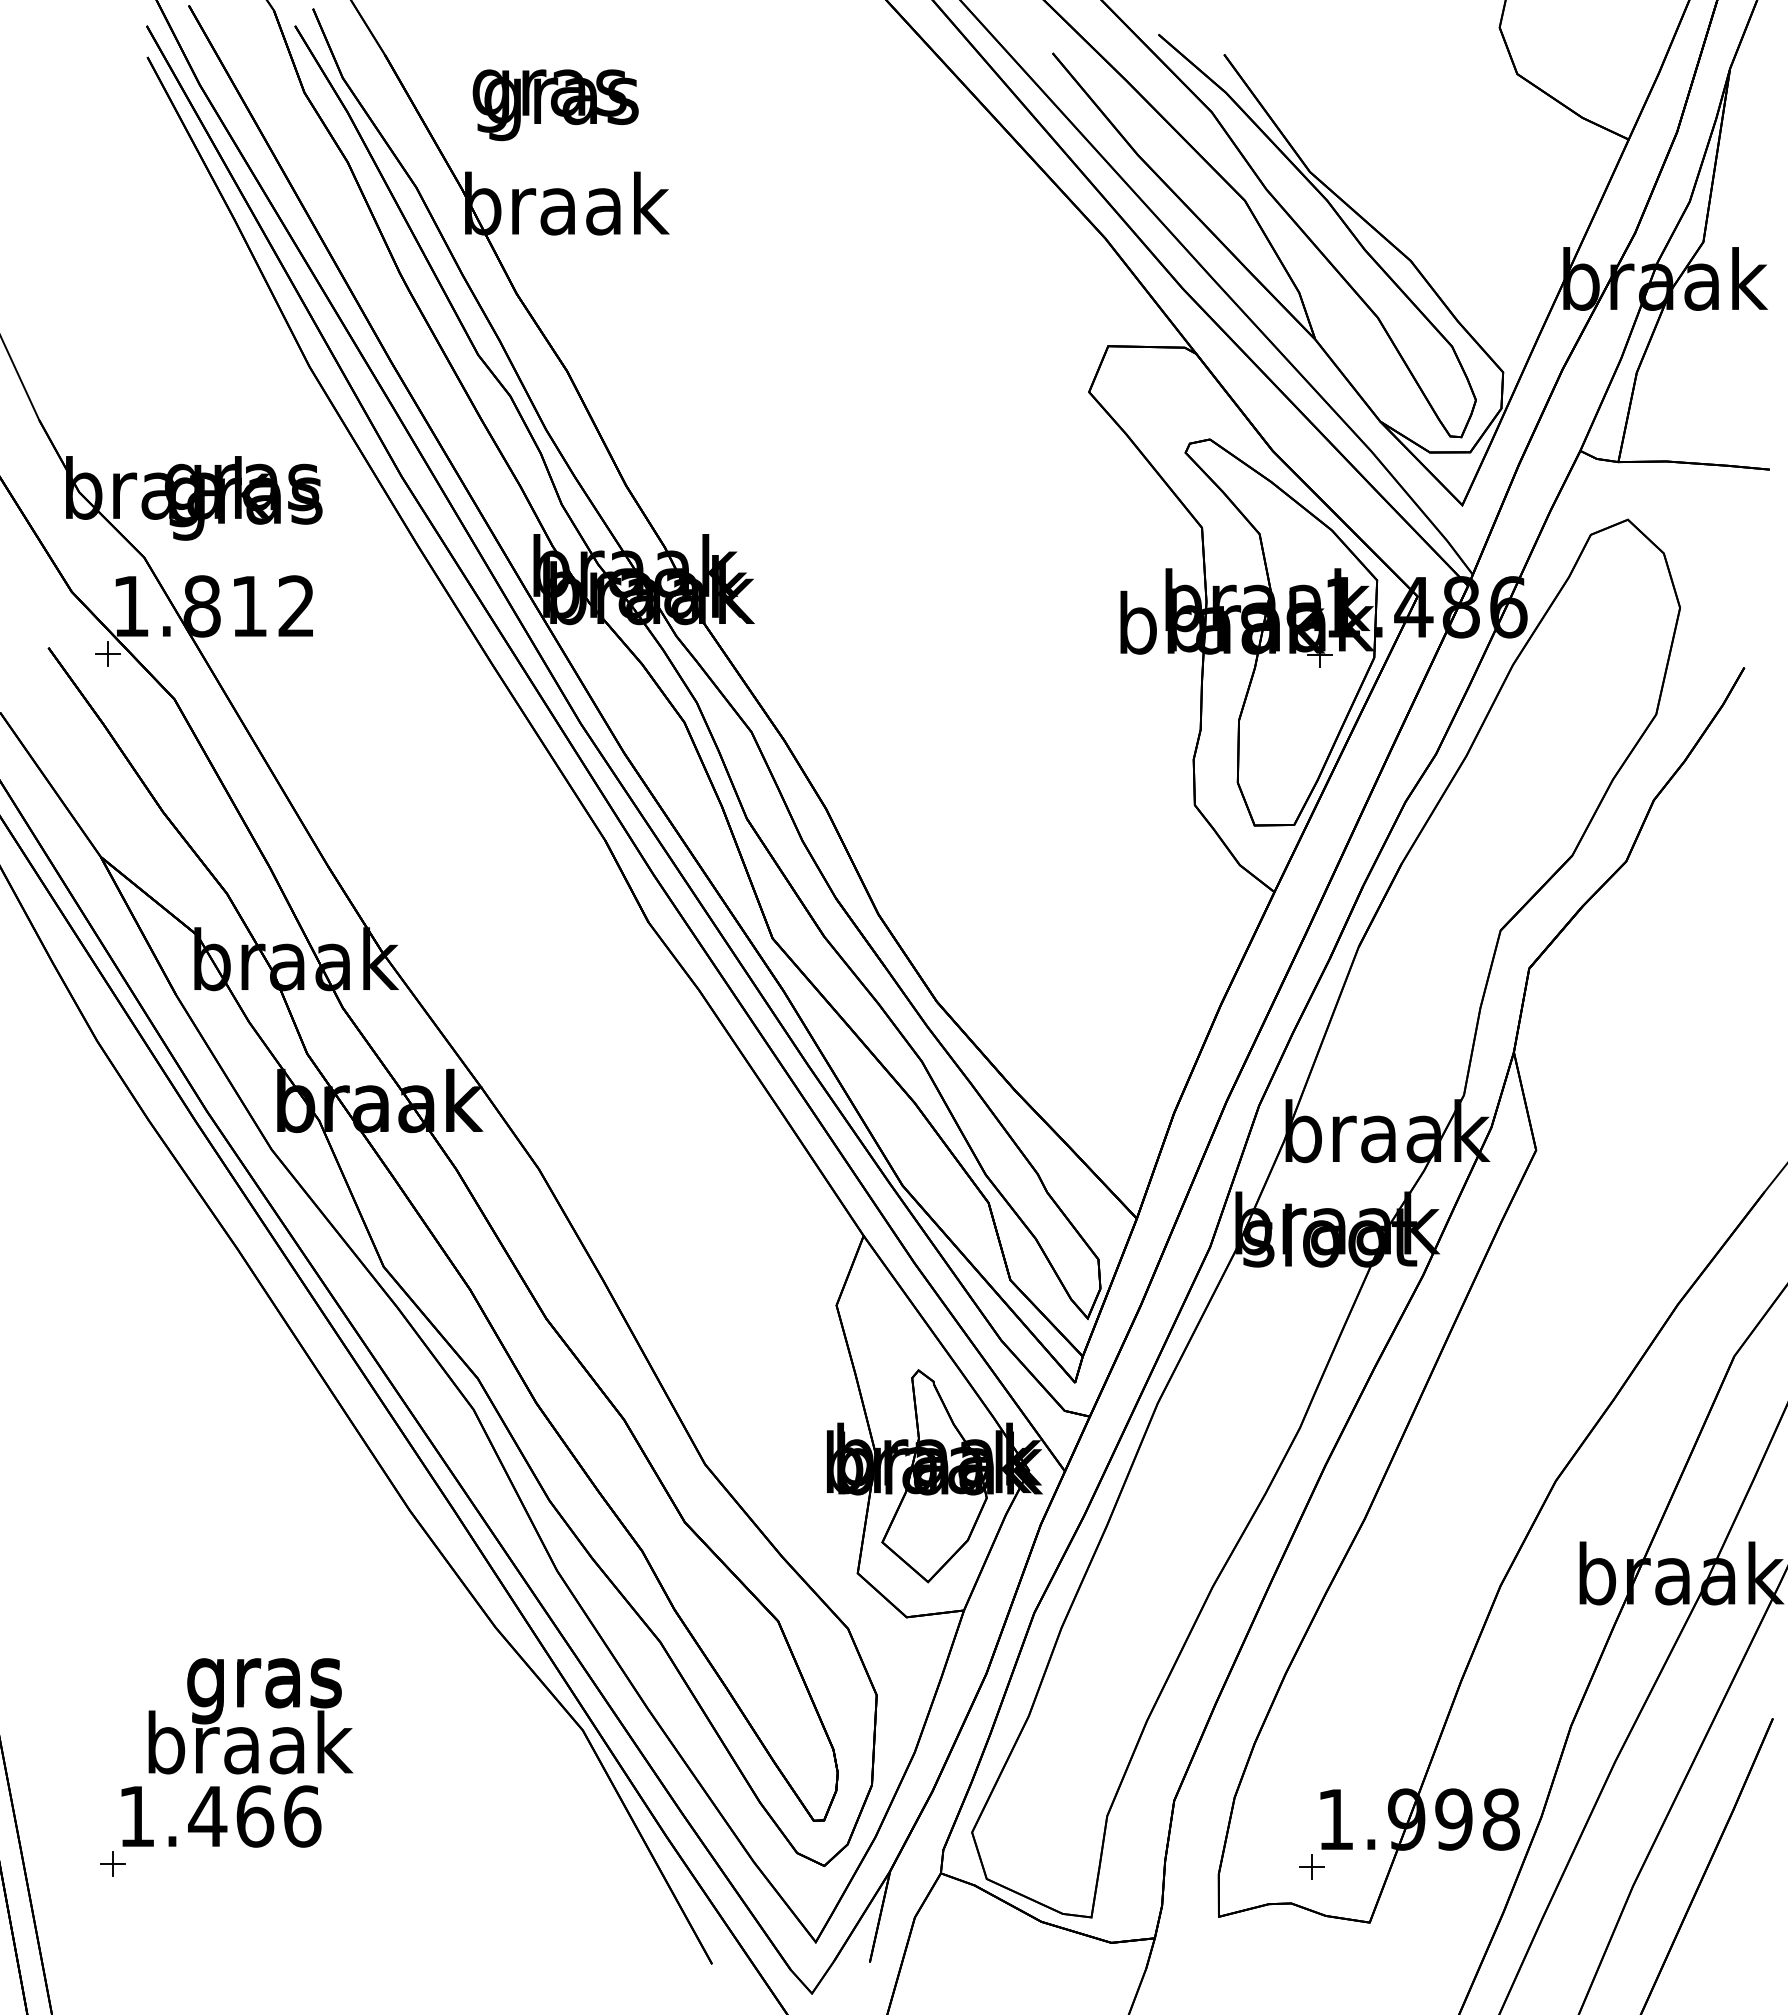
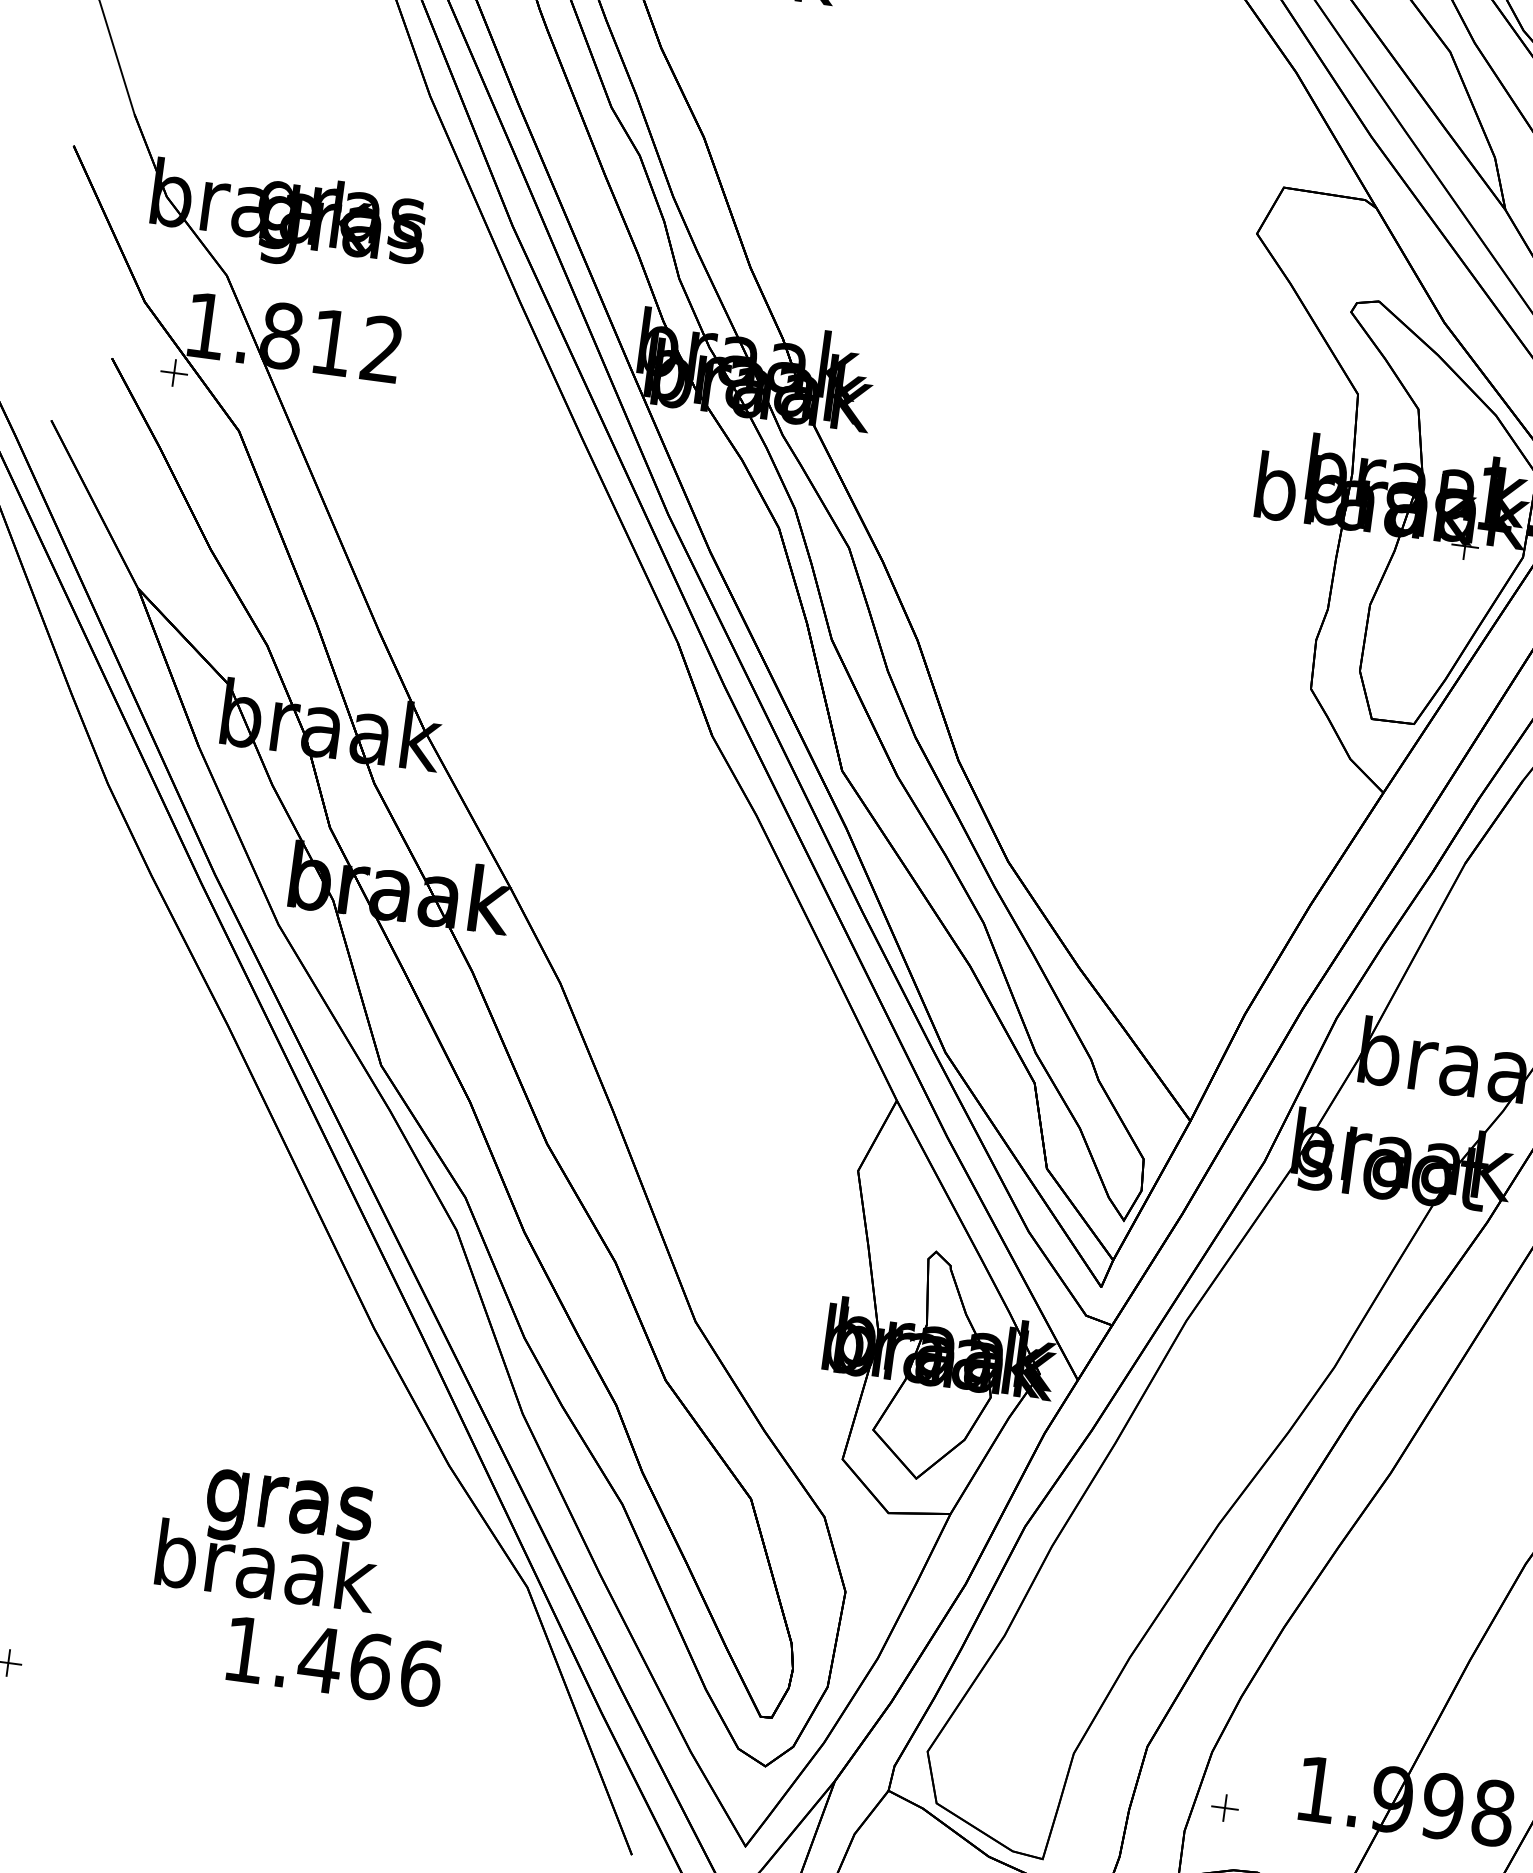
text: (250, 1716) -> (270, 1538), moved
text: (221, 1816) -> (334, 1661), moved
part: (1311, 1866) -> (1224, 1807), moved

